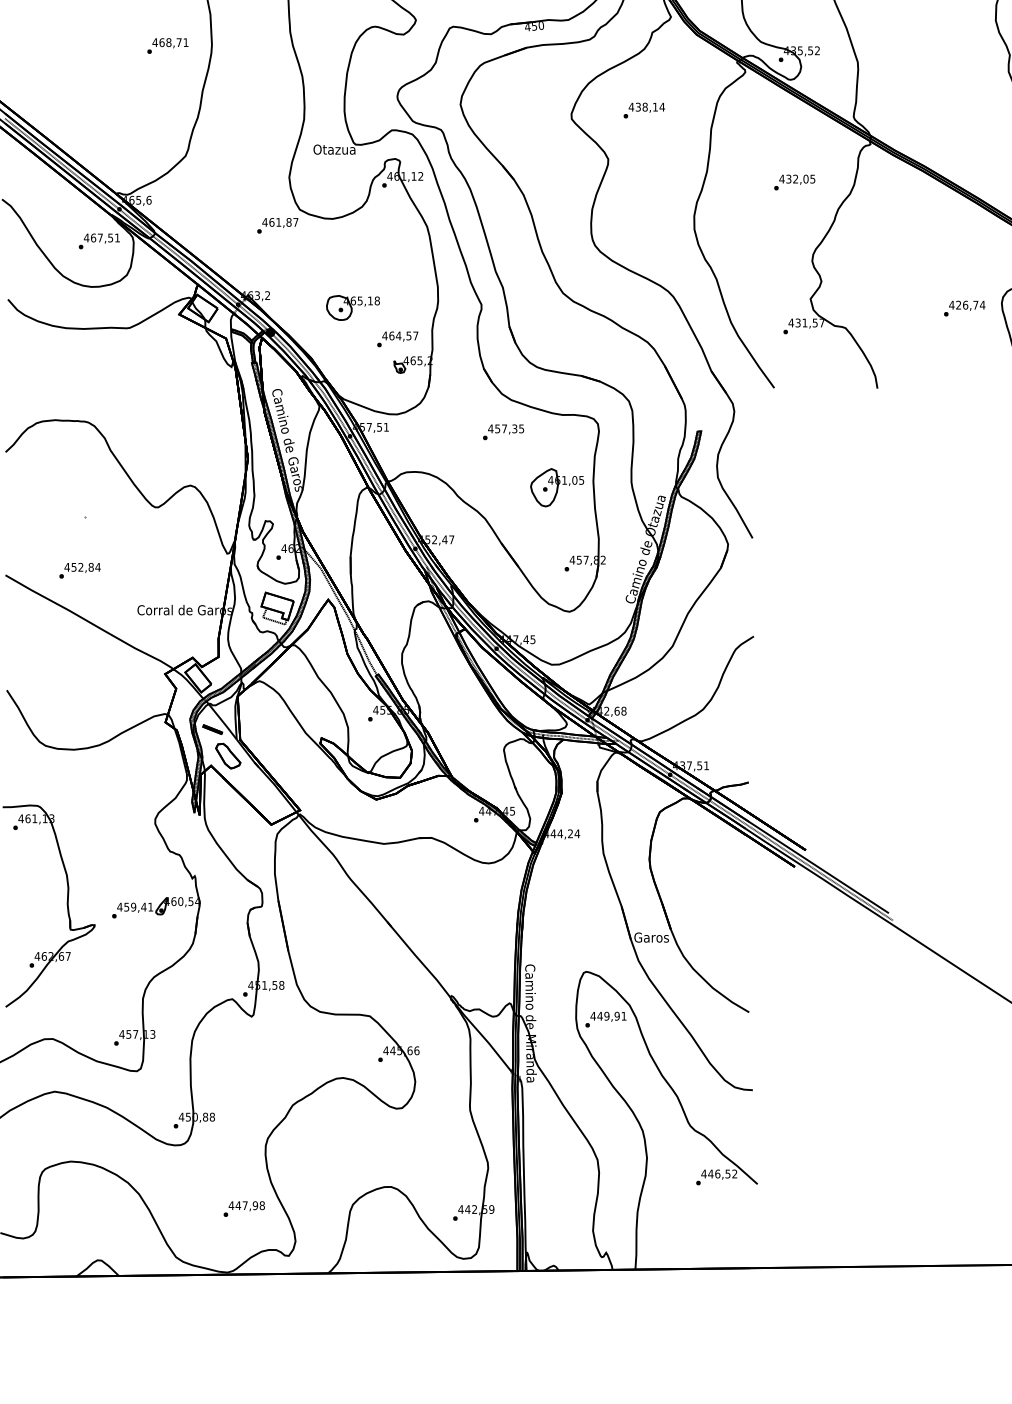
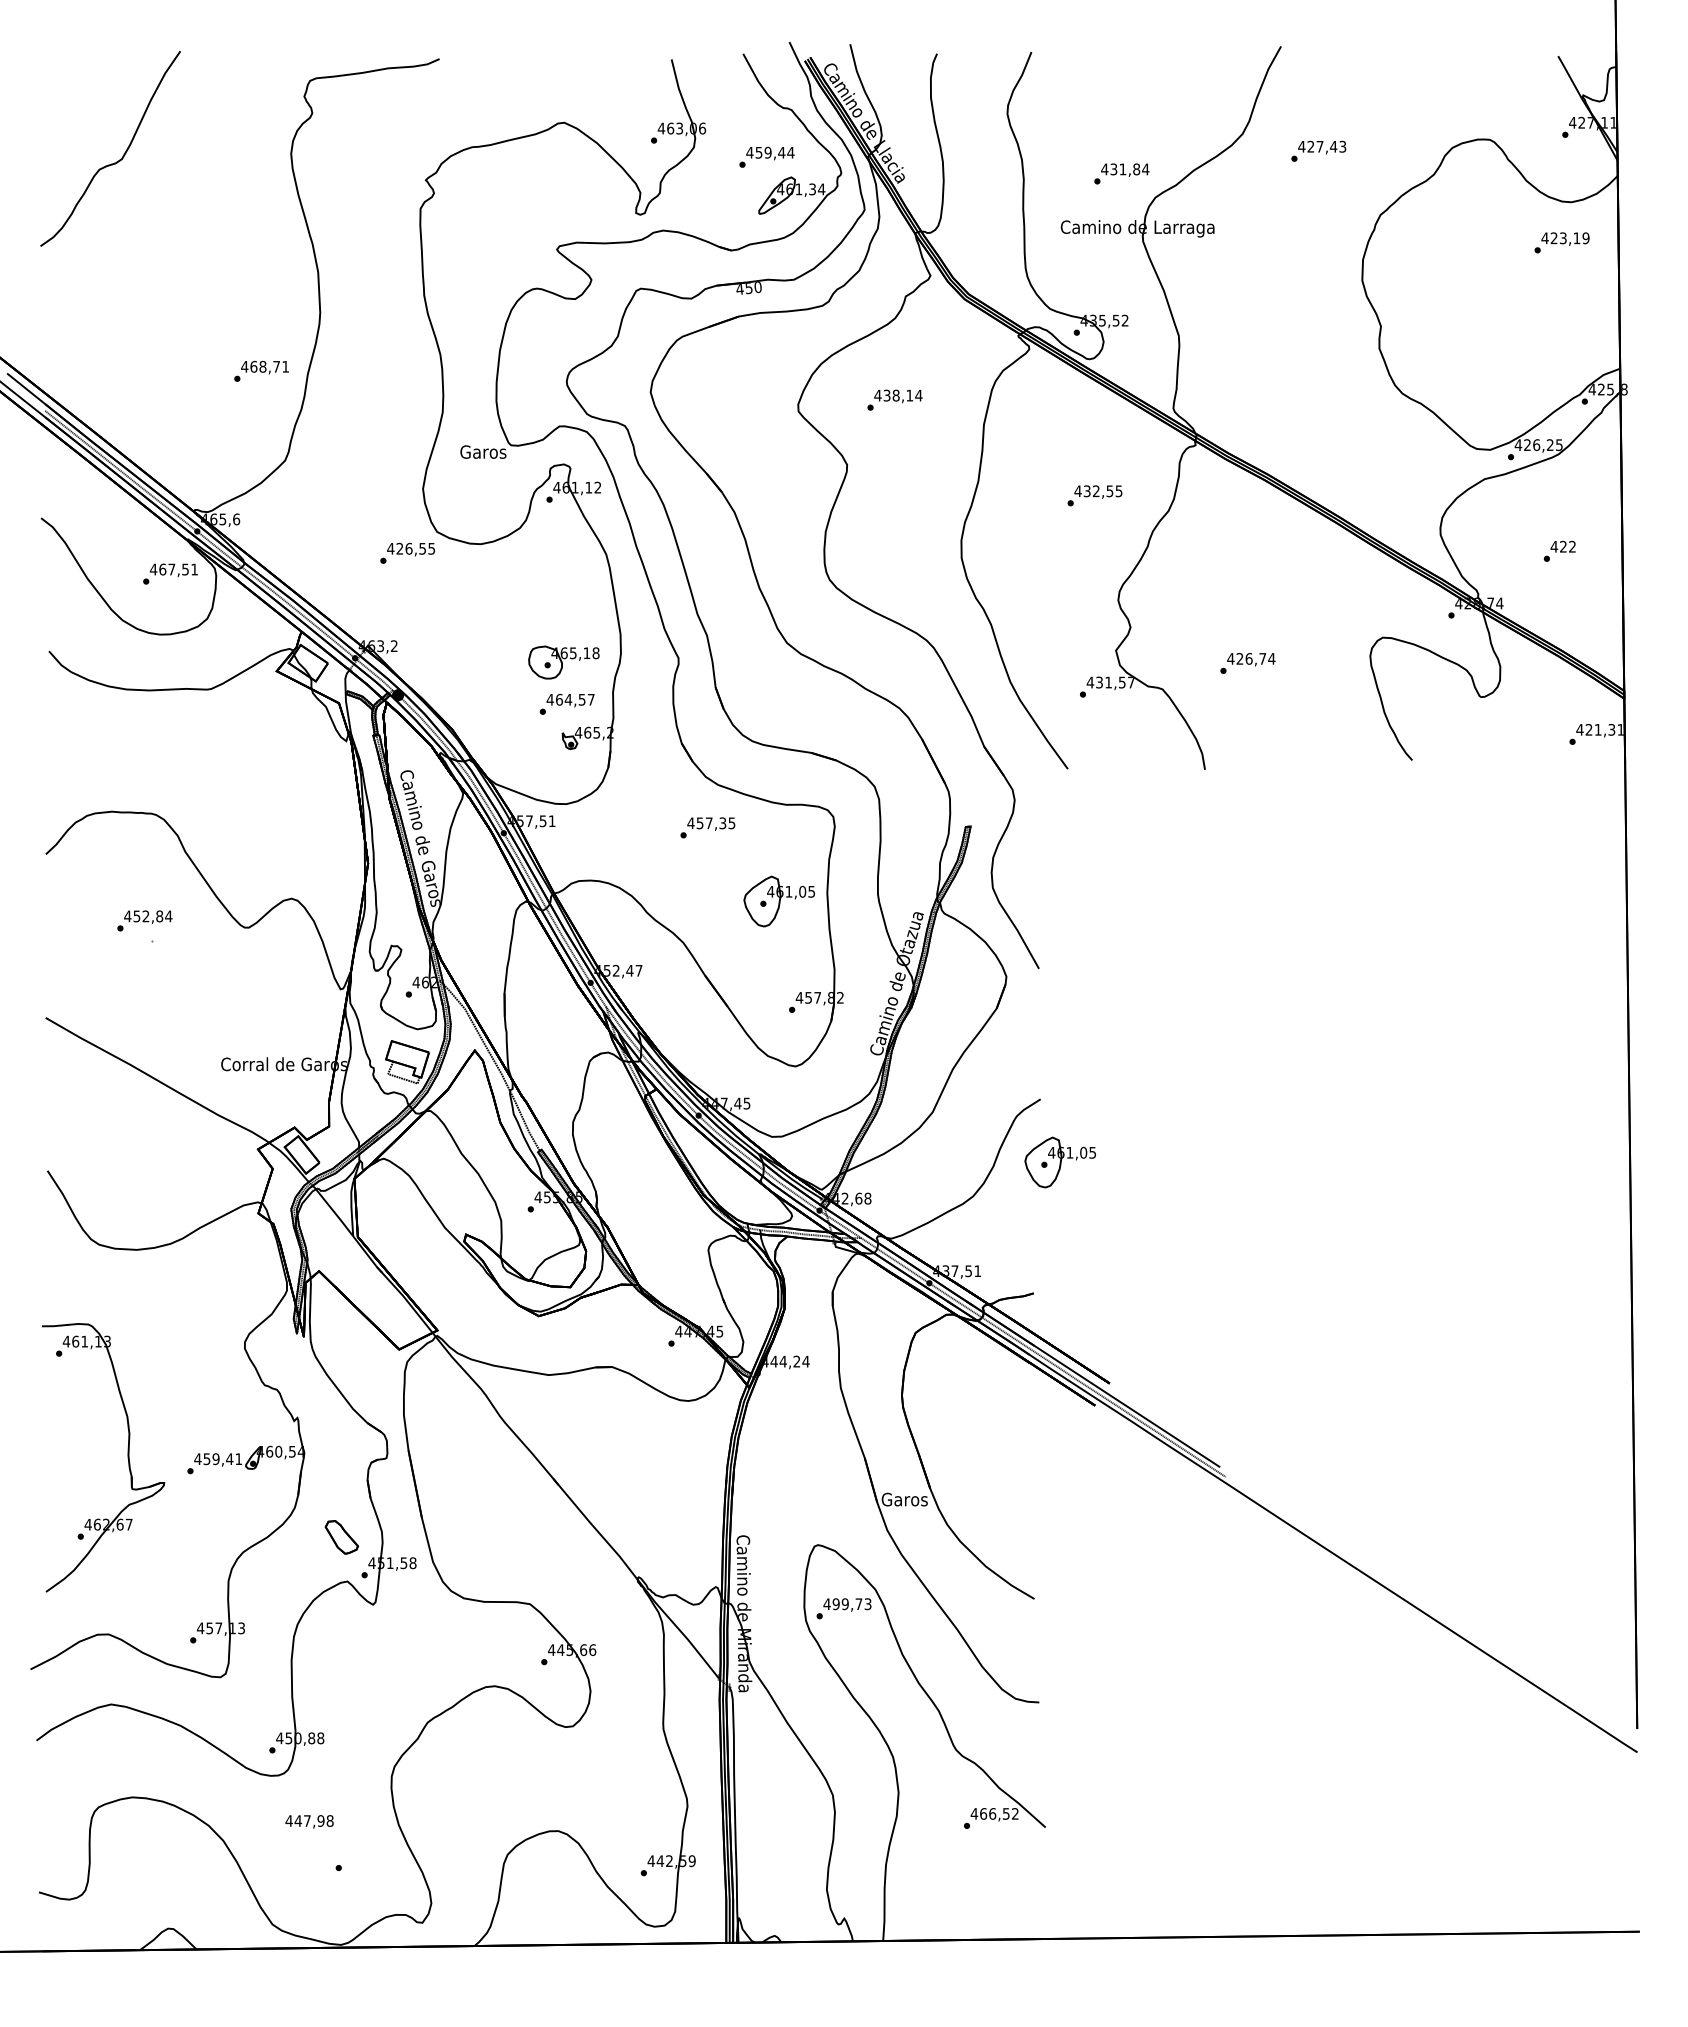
text: (167, 45) -> (261, 370), moved
text: (334, 149) -> (482, 451), Otazua -> Garos
text: (805, 179) -> (1109, 491), 432,05 -> 432,55
text: (283, 222) -> (415, 548), 461,87 -> 426,55
part: (352, 307) -> (563, 662), moved
text: (964, 308) -> (1247, 663), moved
text: (79, 570) -> (144, 920), moved
part: (768, 684) -> (1059, 1162), added
part: (212, 729) -> (320, 1222), removed
part: (227, 756) -> (341, 1537), moved
text: (611, 1016) -> (851, 1604), 449,91 -> 499,73
text: (710, 1173) -> (983, 1813), 446,52 -> 466,52
text: (246, 1206) -> (309, 1821), moved

